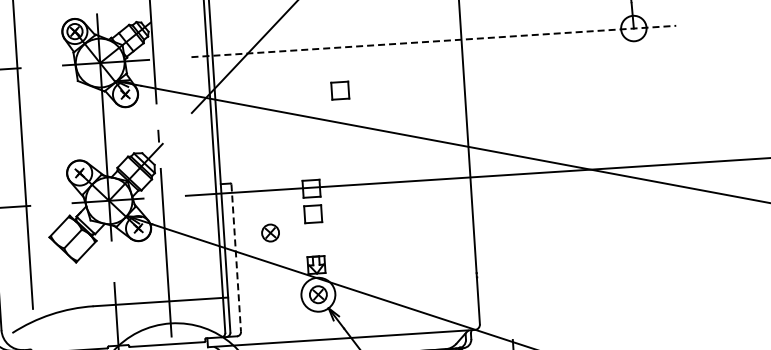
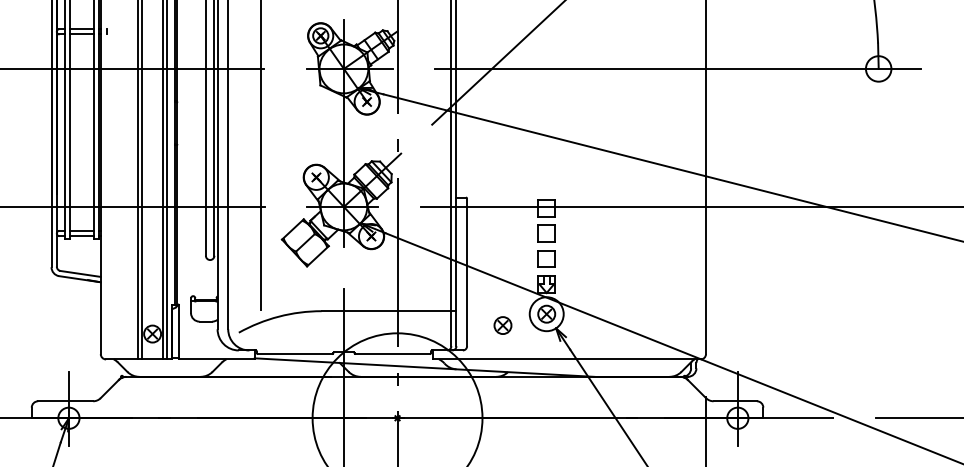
line: (434, 41) -> (678, 68), dashed -> solid
part: (340, 90) -> (546, 258), moved
part: (270, 233) -> (502, 325), moved
line: (236, 258) -> (467, 272), dashed -> solid

